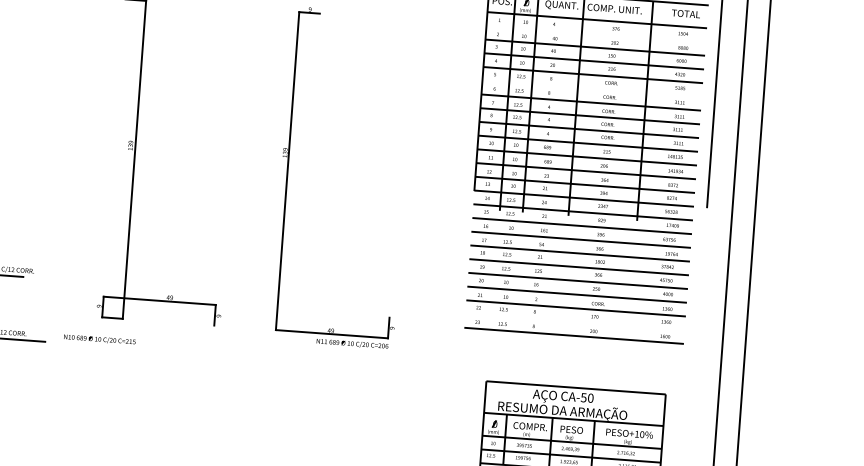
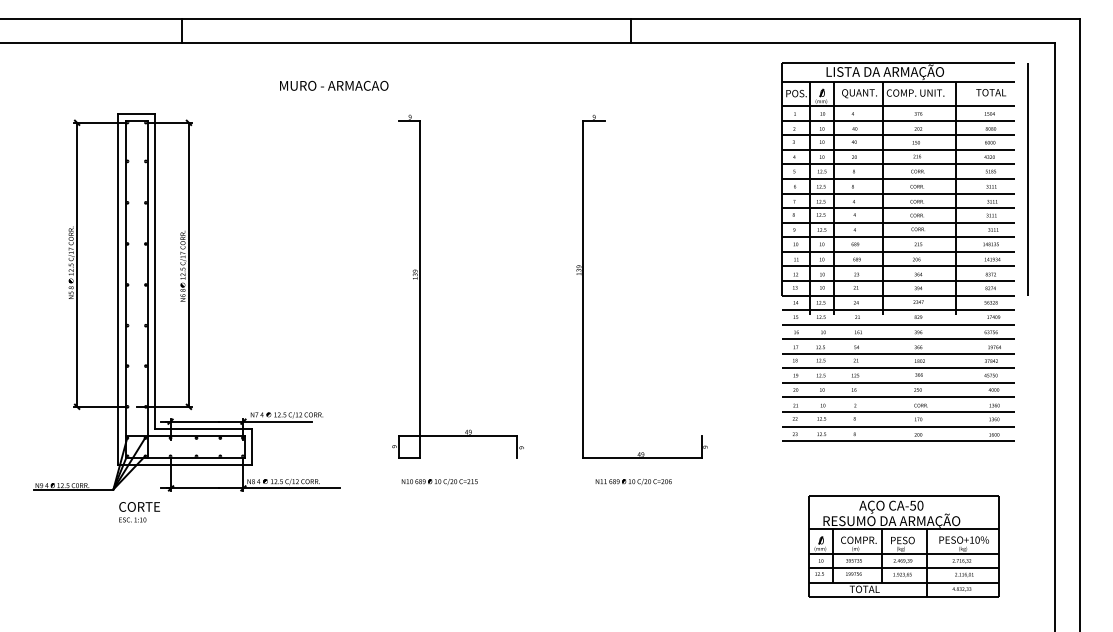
line: (602, 34) -> (904, 120), added
line: (598, 89) -> (904, 179), added
line: (581, 322) -> (904, 426), added
text: (99, 340) -> (439, 482), moved
text: (352, 344) -> (633, 482), moved

